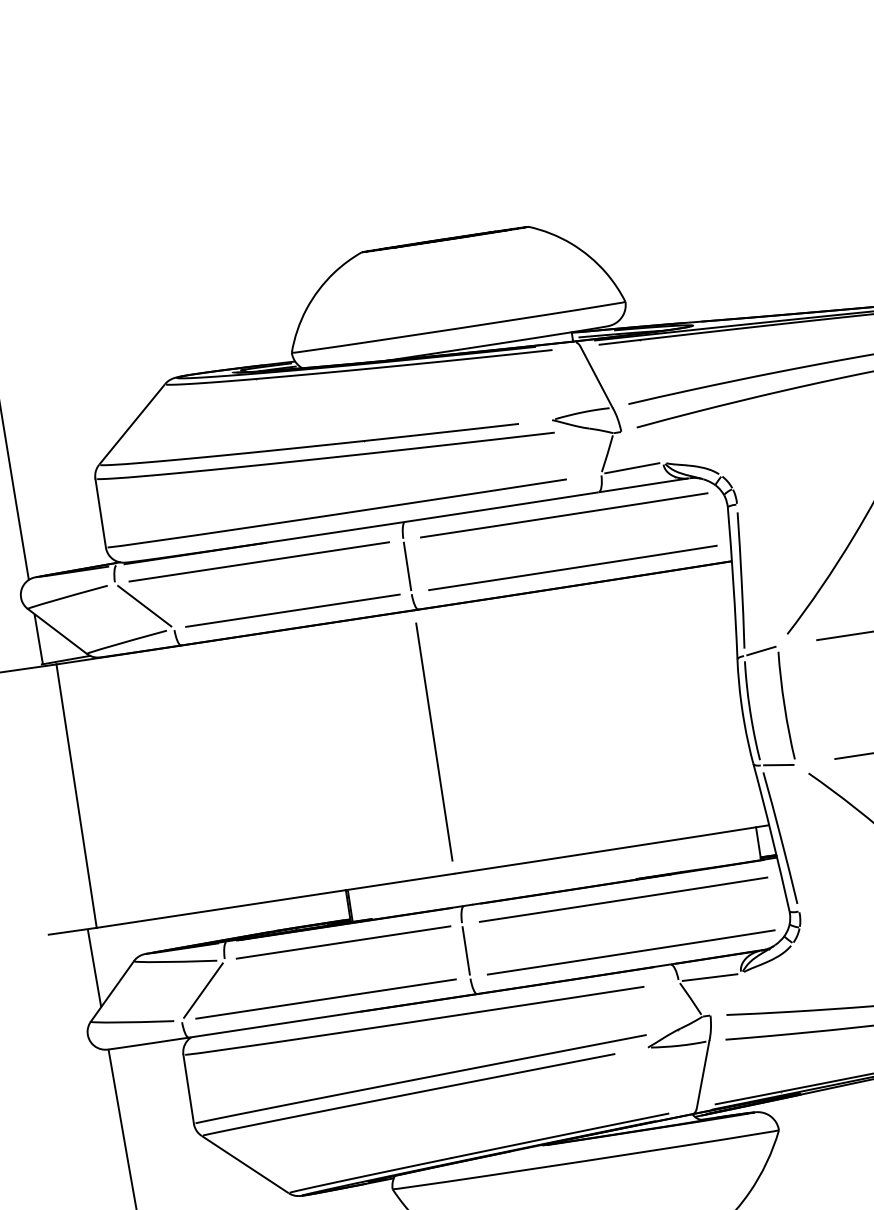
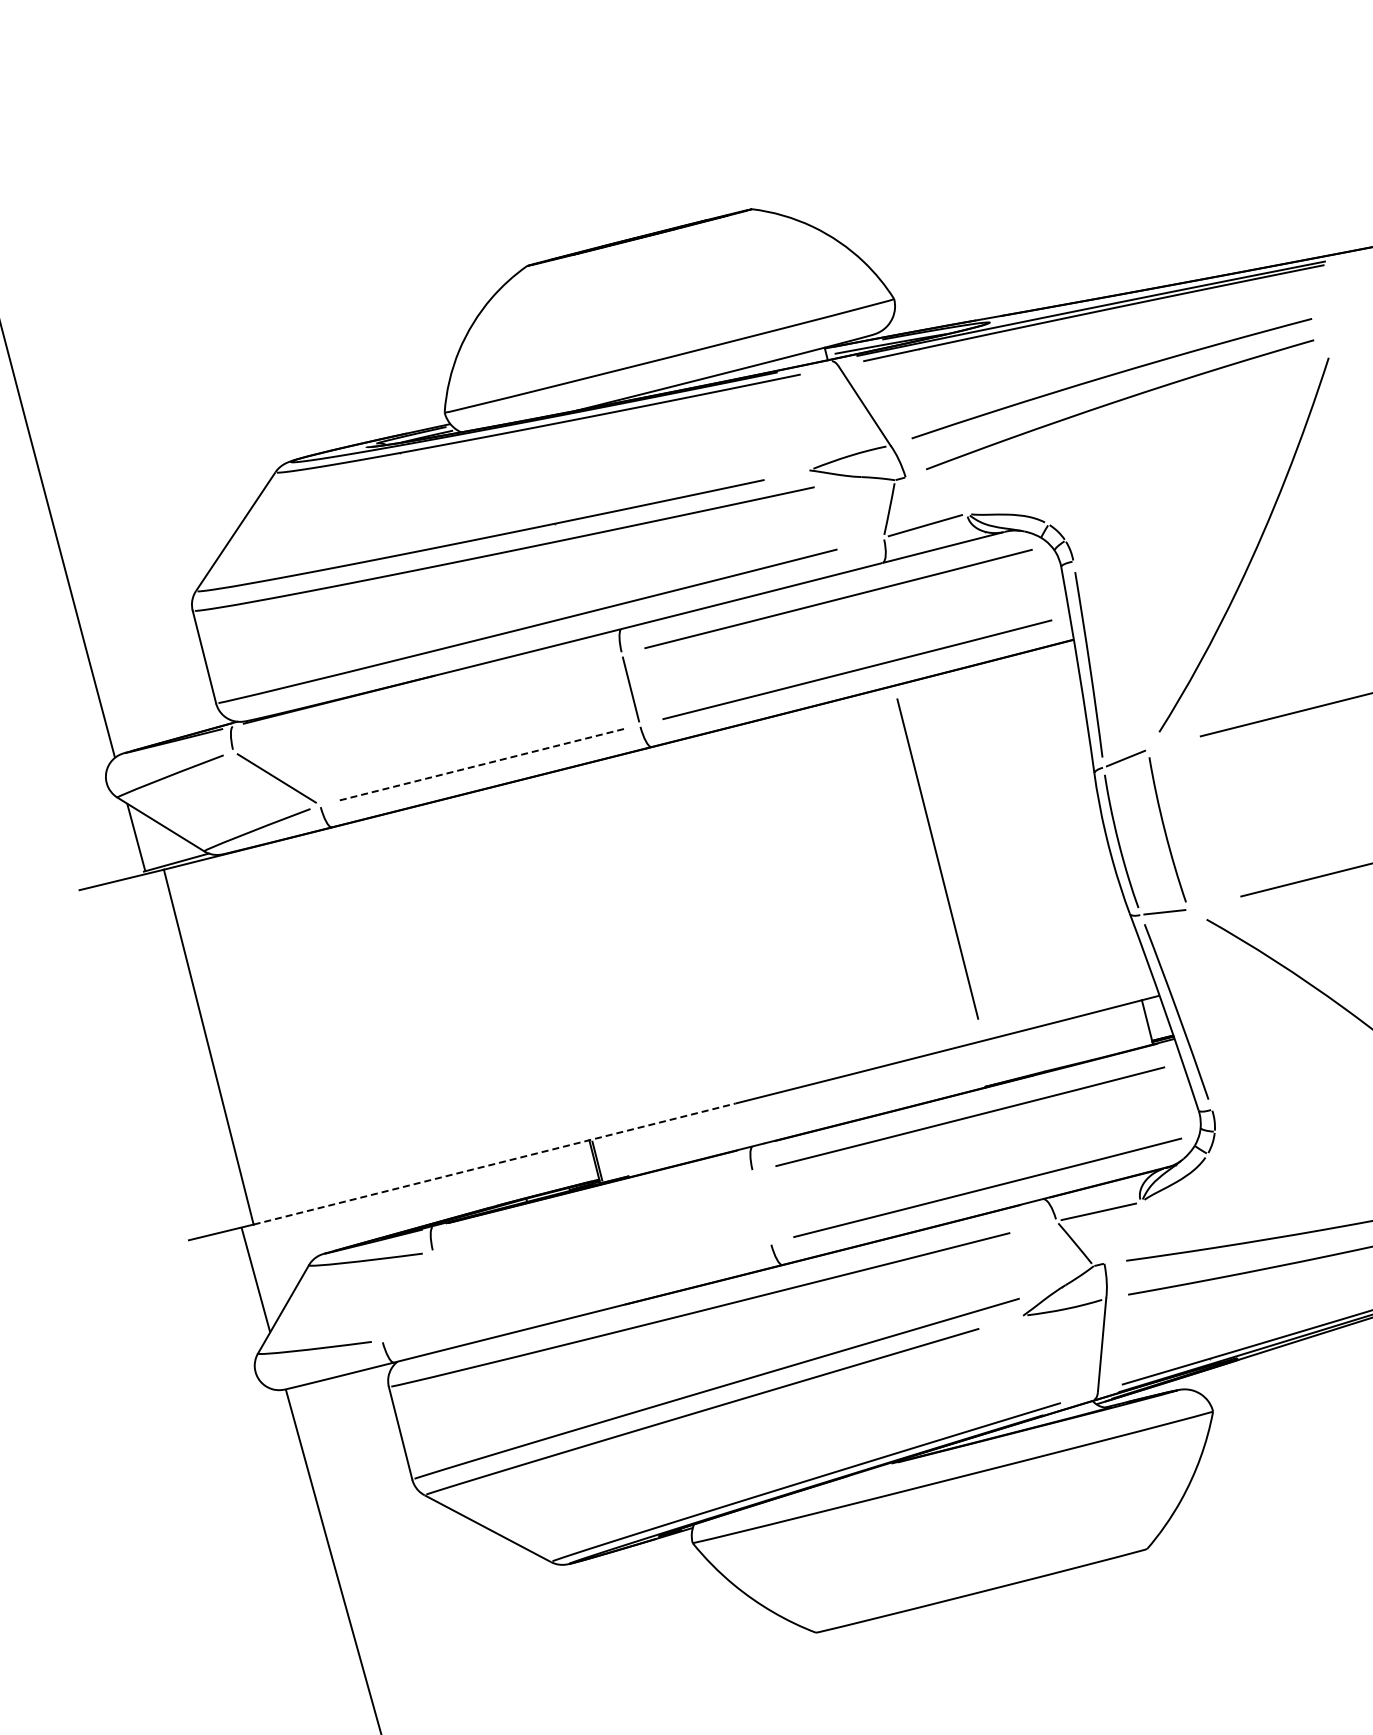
line: (259, 561) -> (427, 702), removed
line: (292, 610) -> (479, 765), solid -> dashed
line: (434, 741) -> (937, 858), moved
line: (276, 900) -> (495, 1163), solid -> dashed
line: (343, 942) -> (592, 1211), removed
line: (465, 950) -> (761, 1207), removed
line: (203, 990) -> (407, 1296), removed
line: (326, 998) -> (576, 1291), removed

